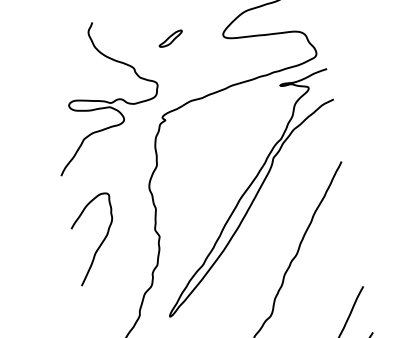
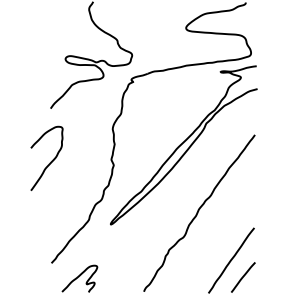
part: (170, 38) -> (147, 23), removed
curve: (100, 242) -> (50, 161), moved

